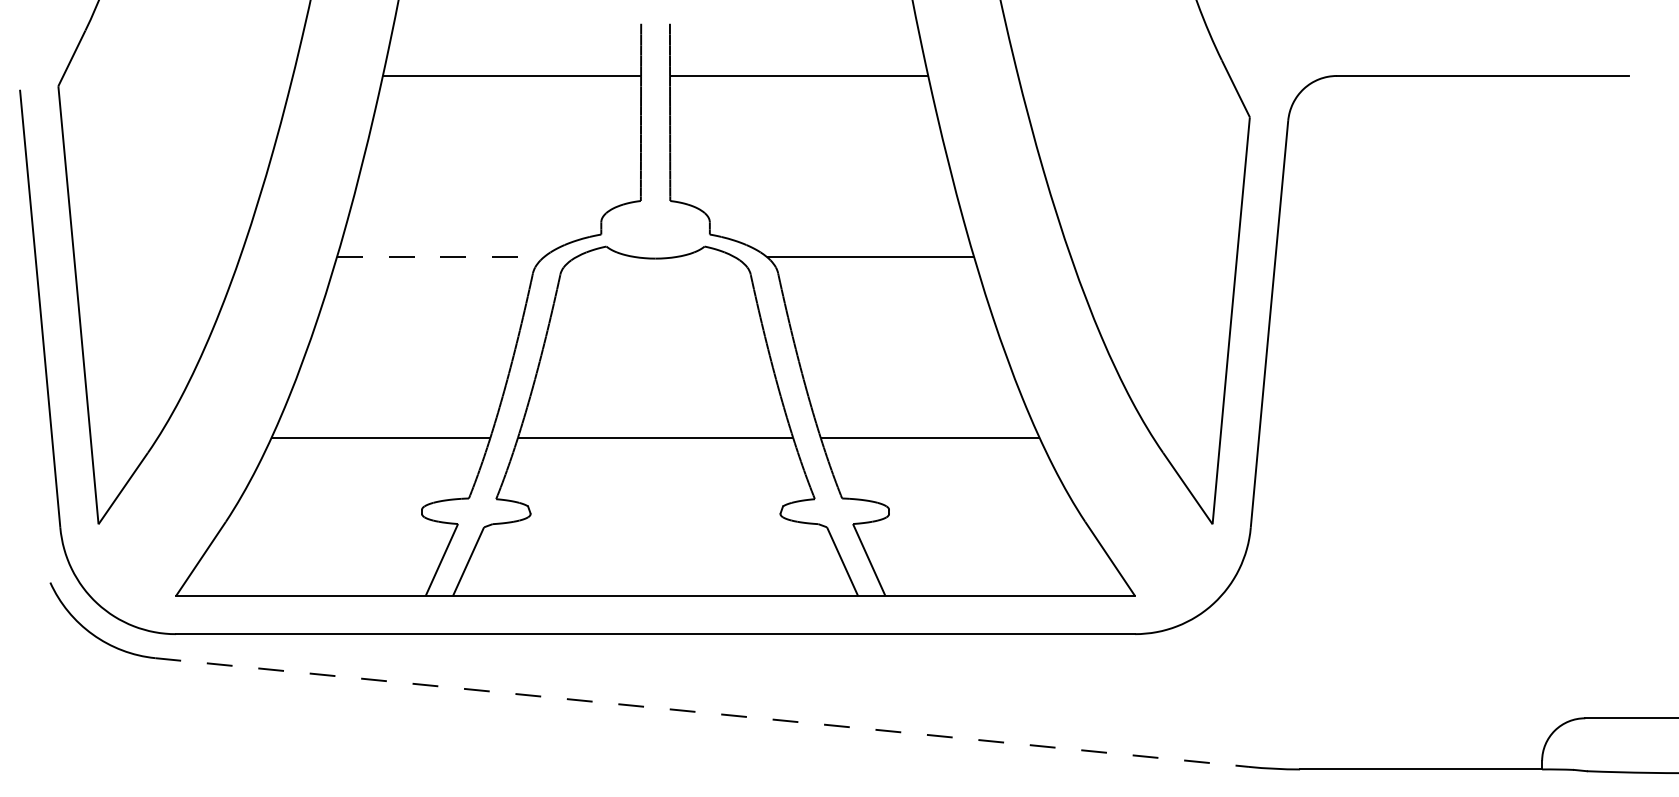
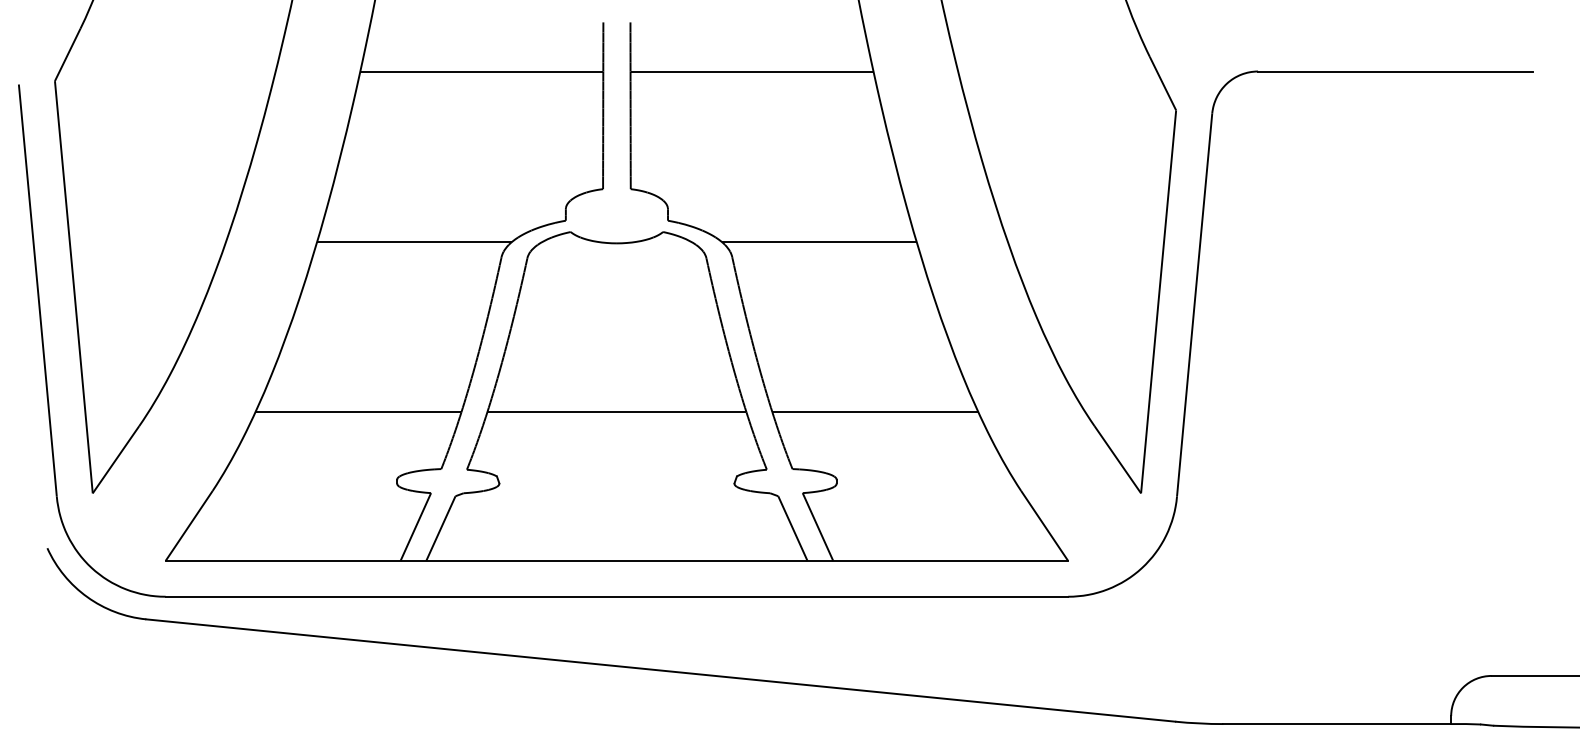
line: (441, 256) -> (415, 241), dashed -> solid
line: (702, 712) -> (661, 670), dashed -> solid

